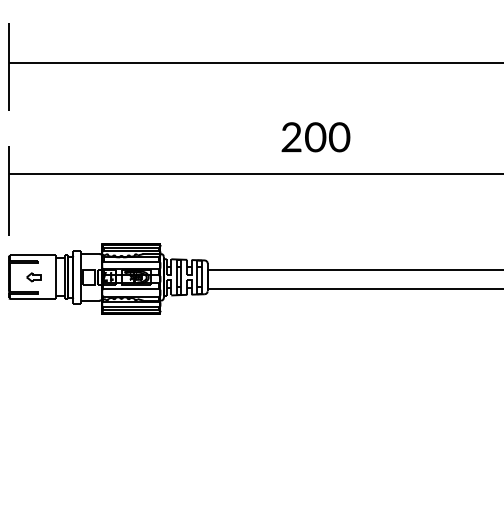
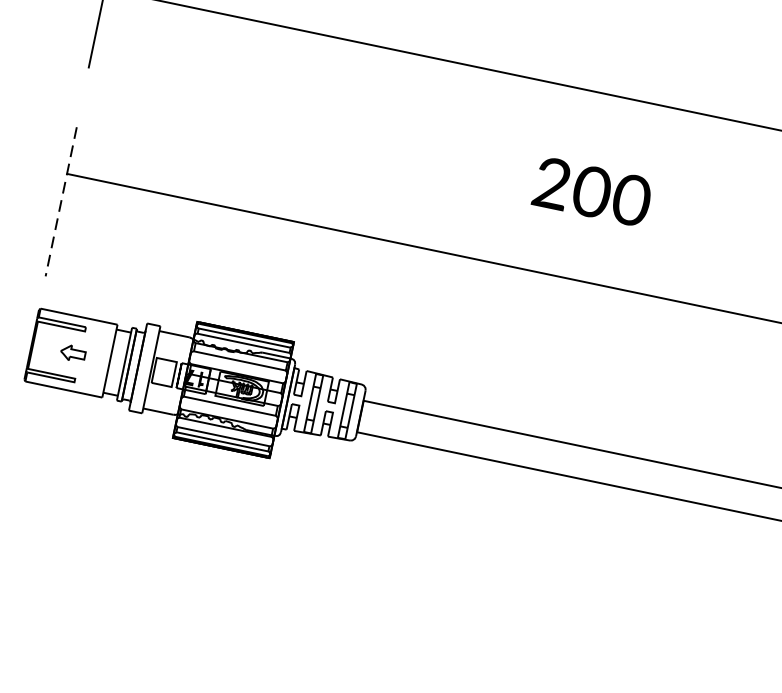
text: (315, 137) -> (591, 192), moved
line: (8, 191) -> (60, 202), solid -> dashed

